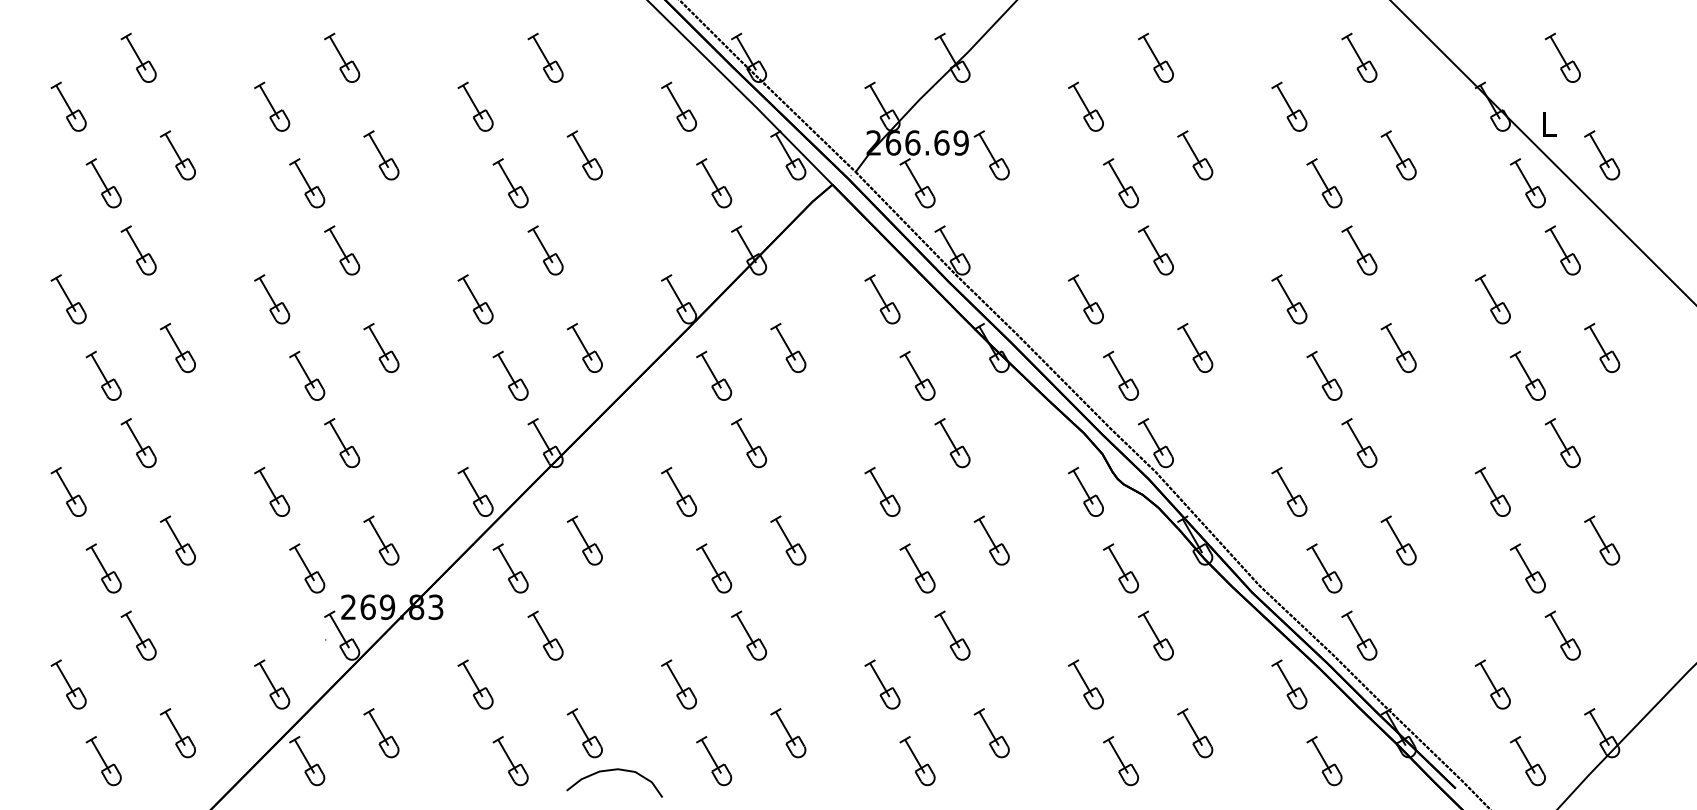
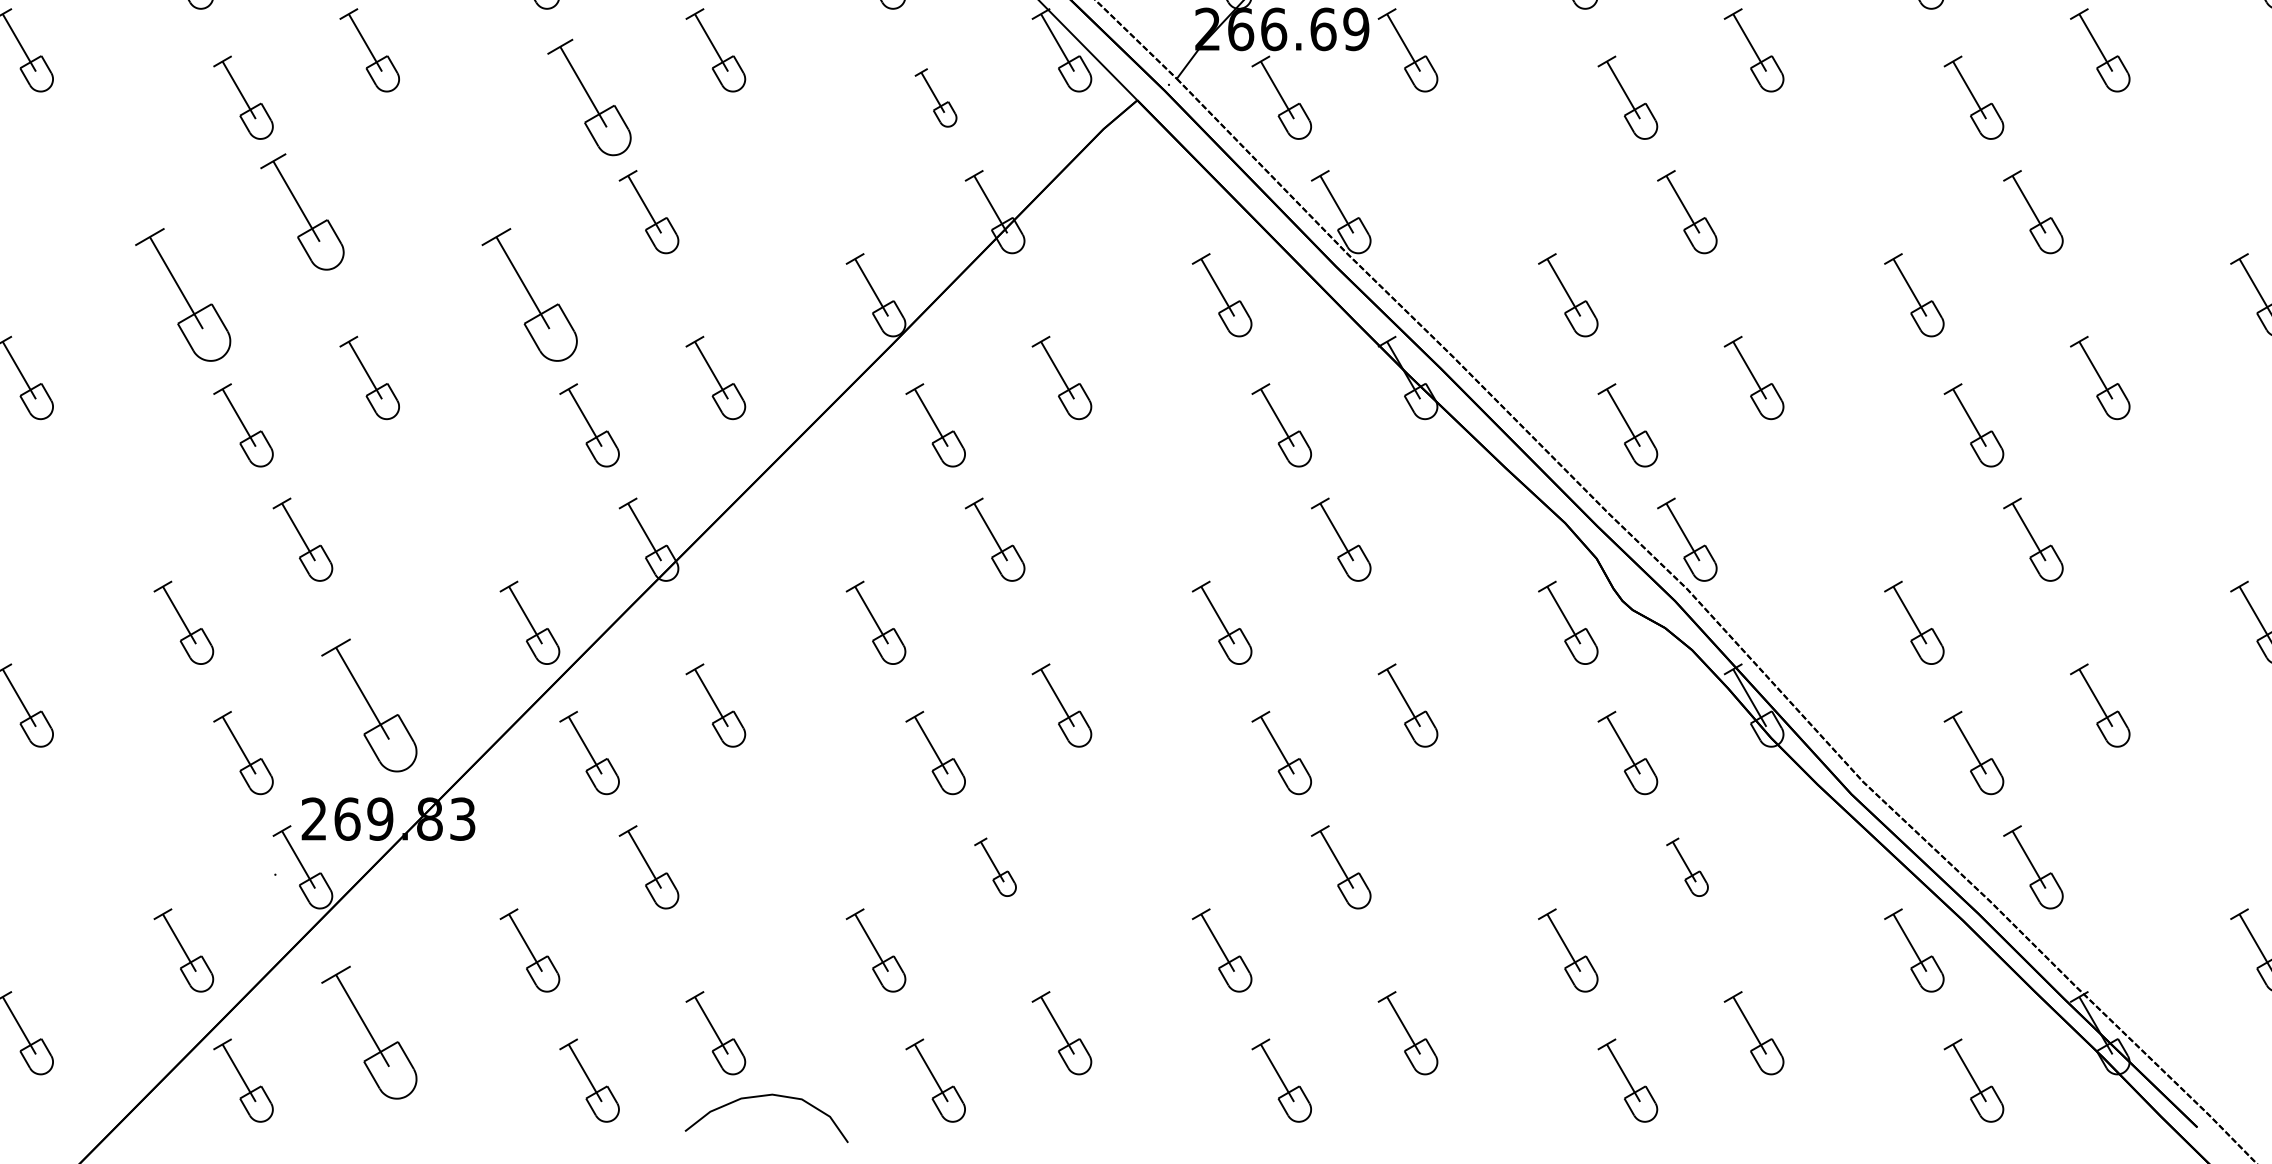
part: (510, 183) -> (589, 98), size x1.4
part: (714, 183) -> (936, 98), size x0.7
part: (342, 250) -> (303, 212), size x1.4
part: (272, 299) -> (184, 295), size x1.6
part: (475, 299) -> (530, 295), size x1.6
part: (381, 540) -> (370, 705), size x1.6
part: (749, 635) -> (996, 867), size x0.7
part: (1155, 635) -> (1686, 867), size x0.7
part: (381, 733) -> (370, 1033), size x1.6

